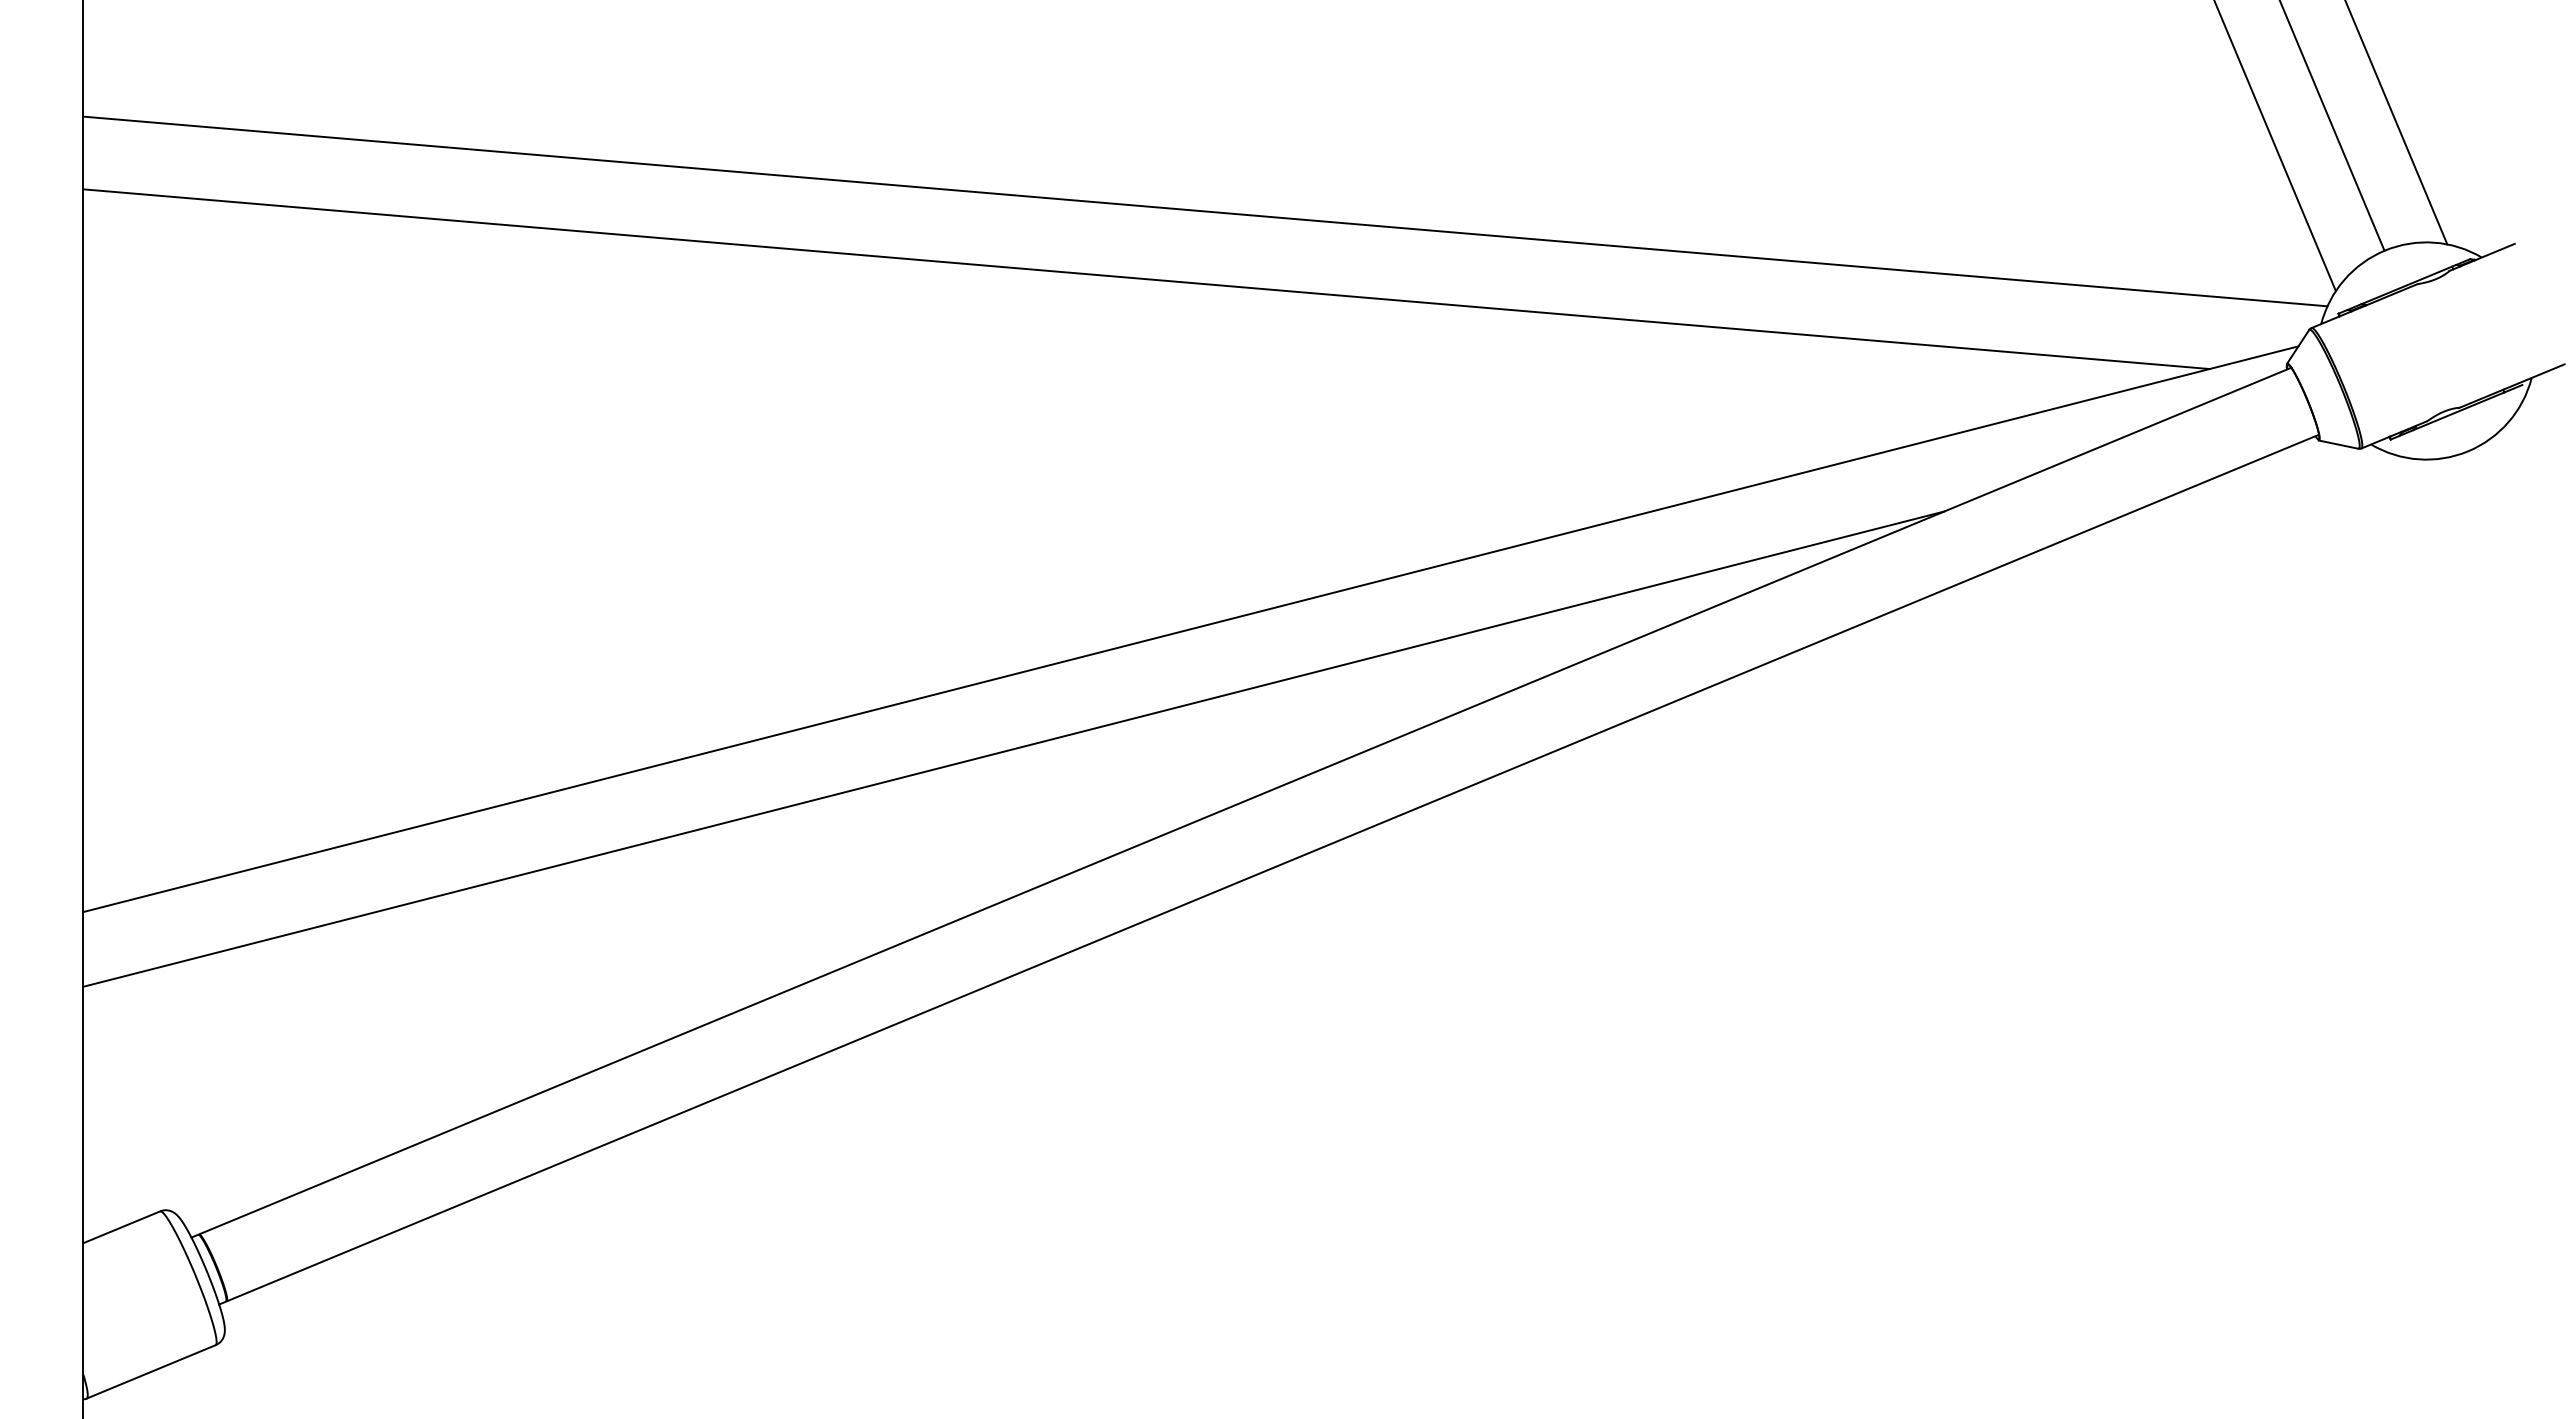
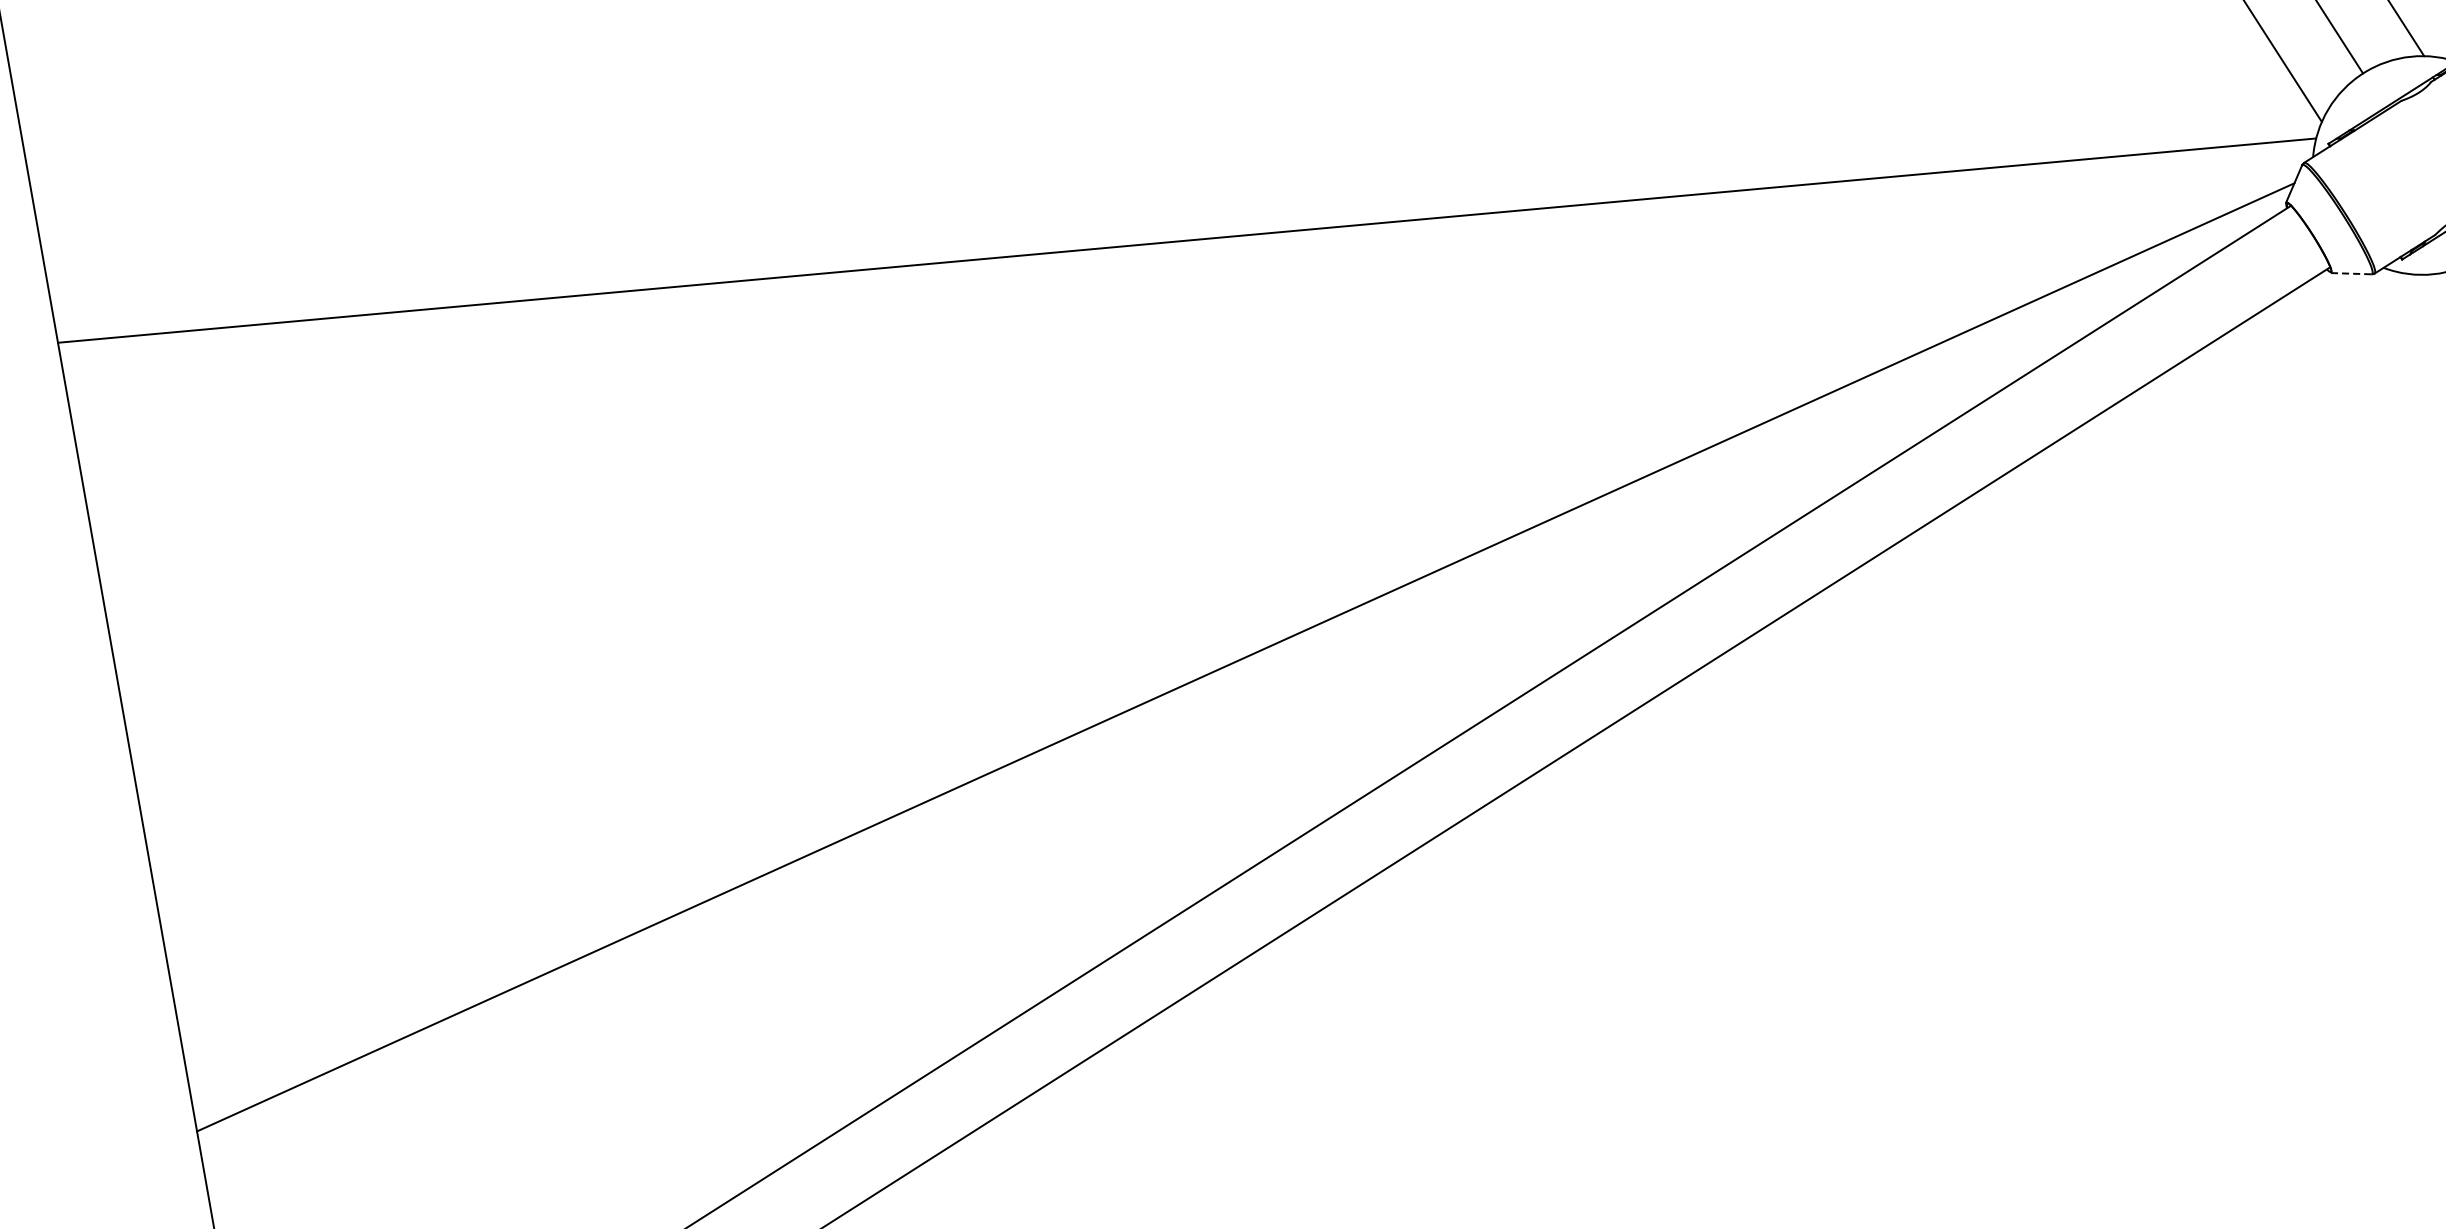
line: (1146, 279) -> (1140, 318), removed
line: (2338, 444) -> (2351, 273), solid -> dashed
line: (1013, 748) -> (1090, 806), removed

